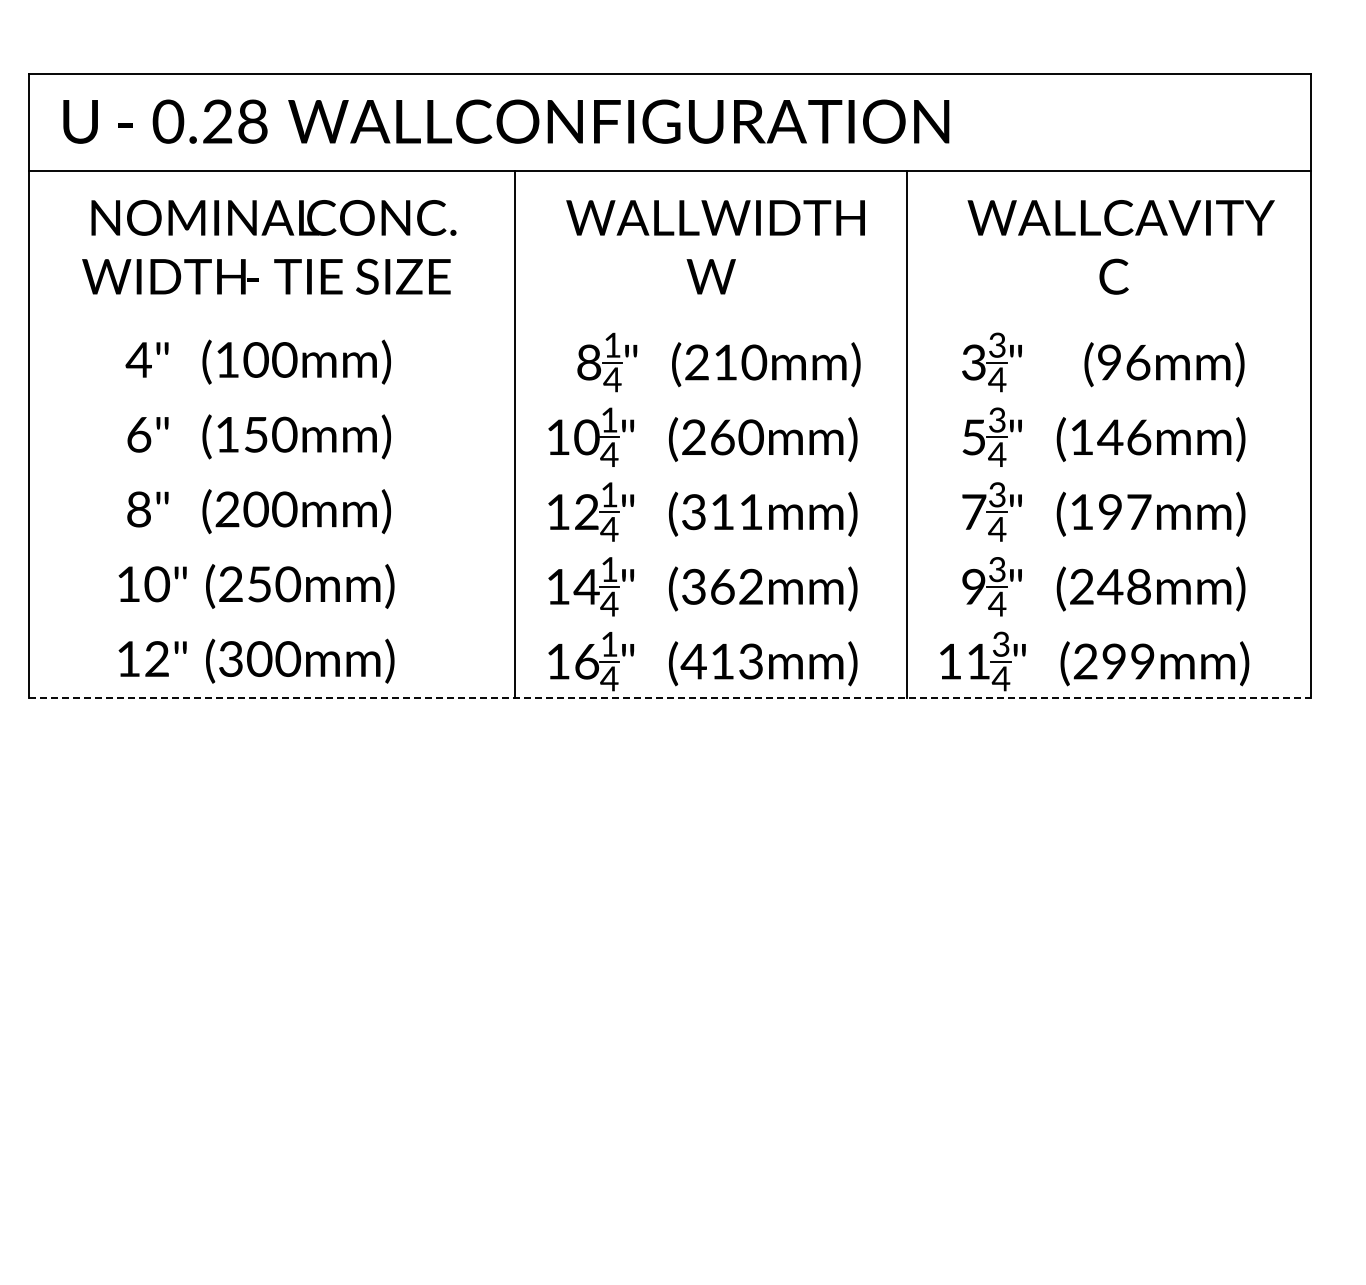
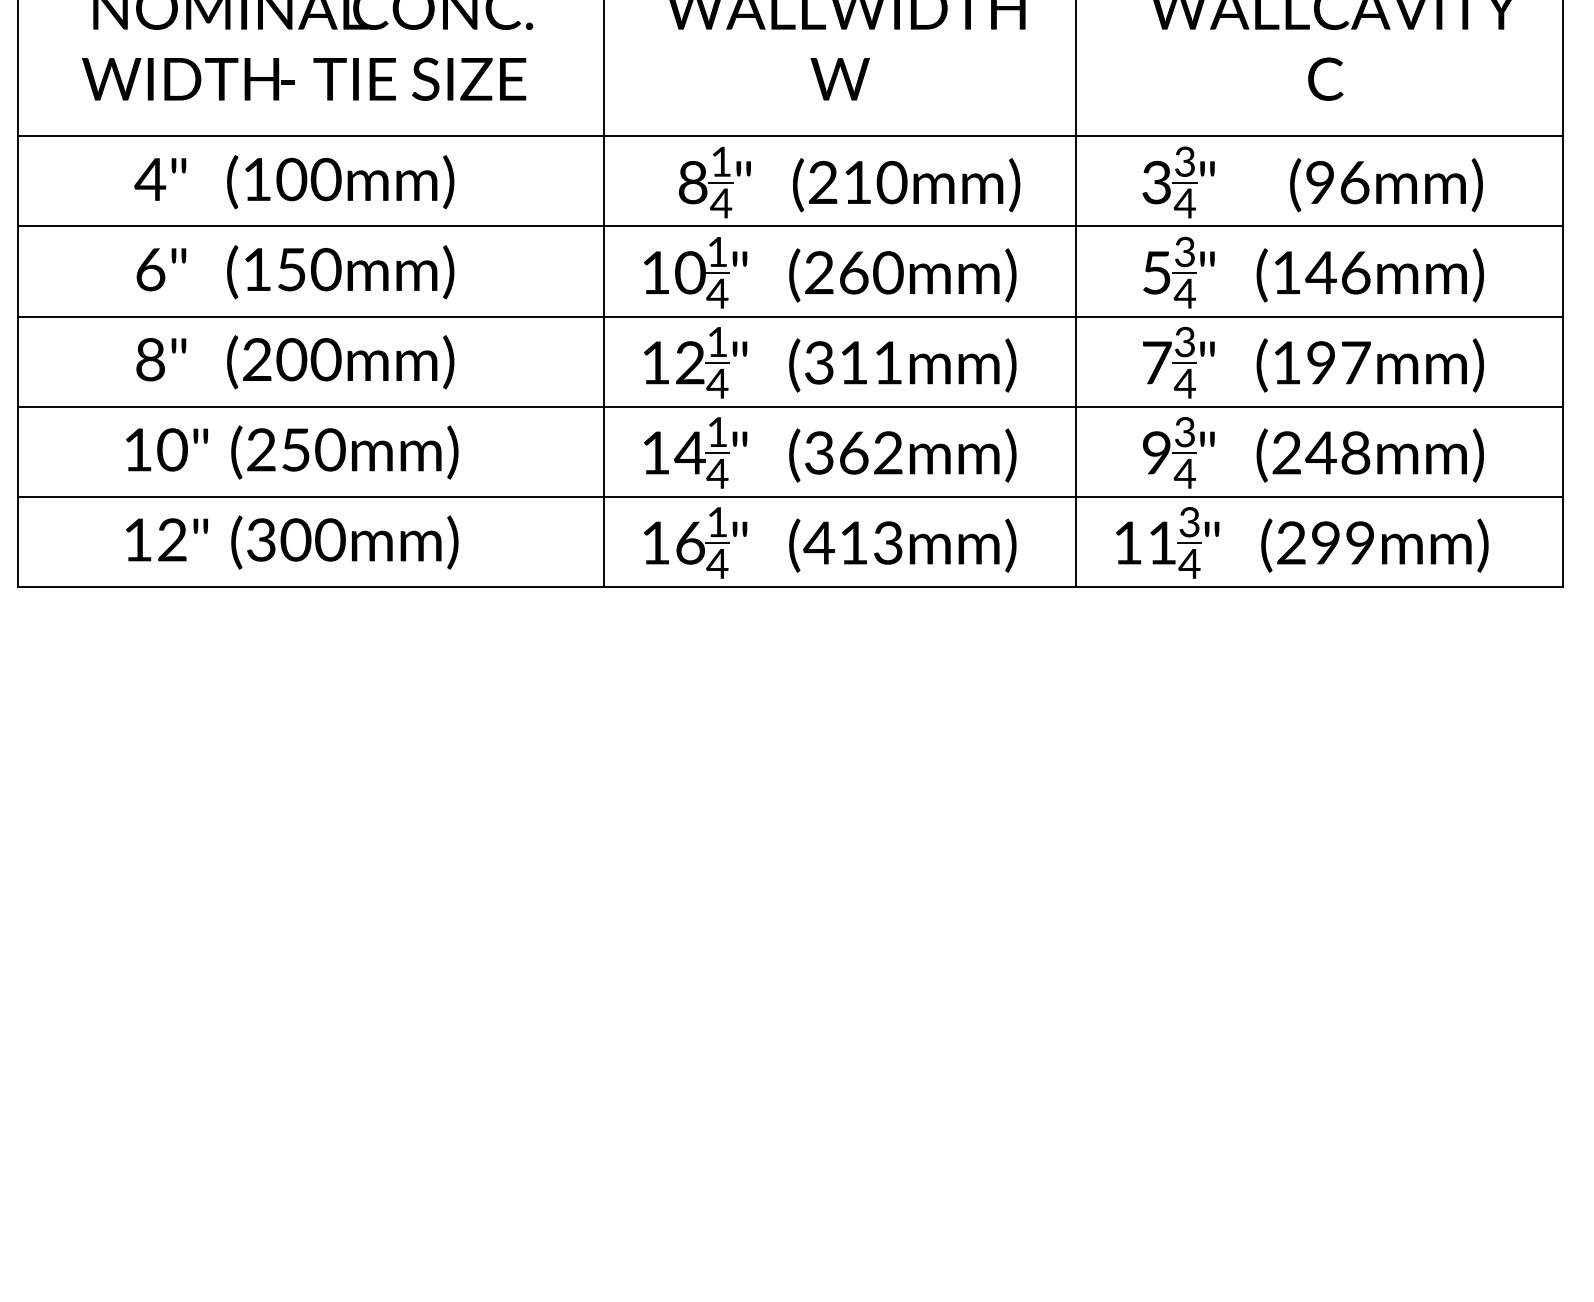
line: (669, 324) -> (789, 136), added
line: (669, 398) -> (789, 225), added
line: (669, 473) -> (789, 316), added
line: (669, 548) -> (789, 406), added
line: (669, 623) -> (789, 497), added
line: (670, 698) -> (791, 587), dashed -> solid

